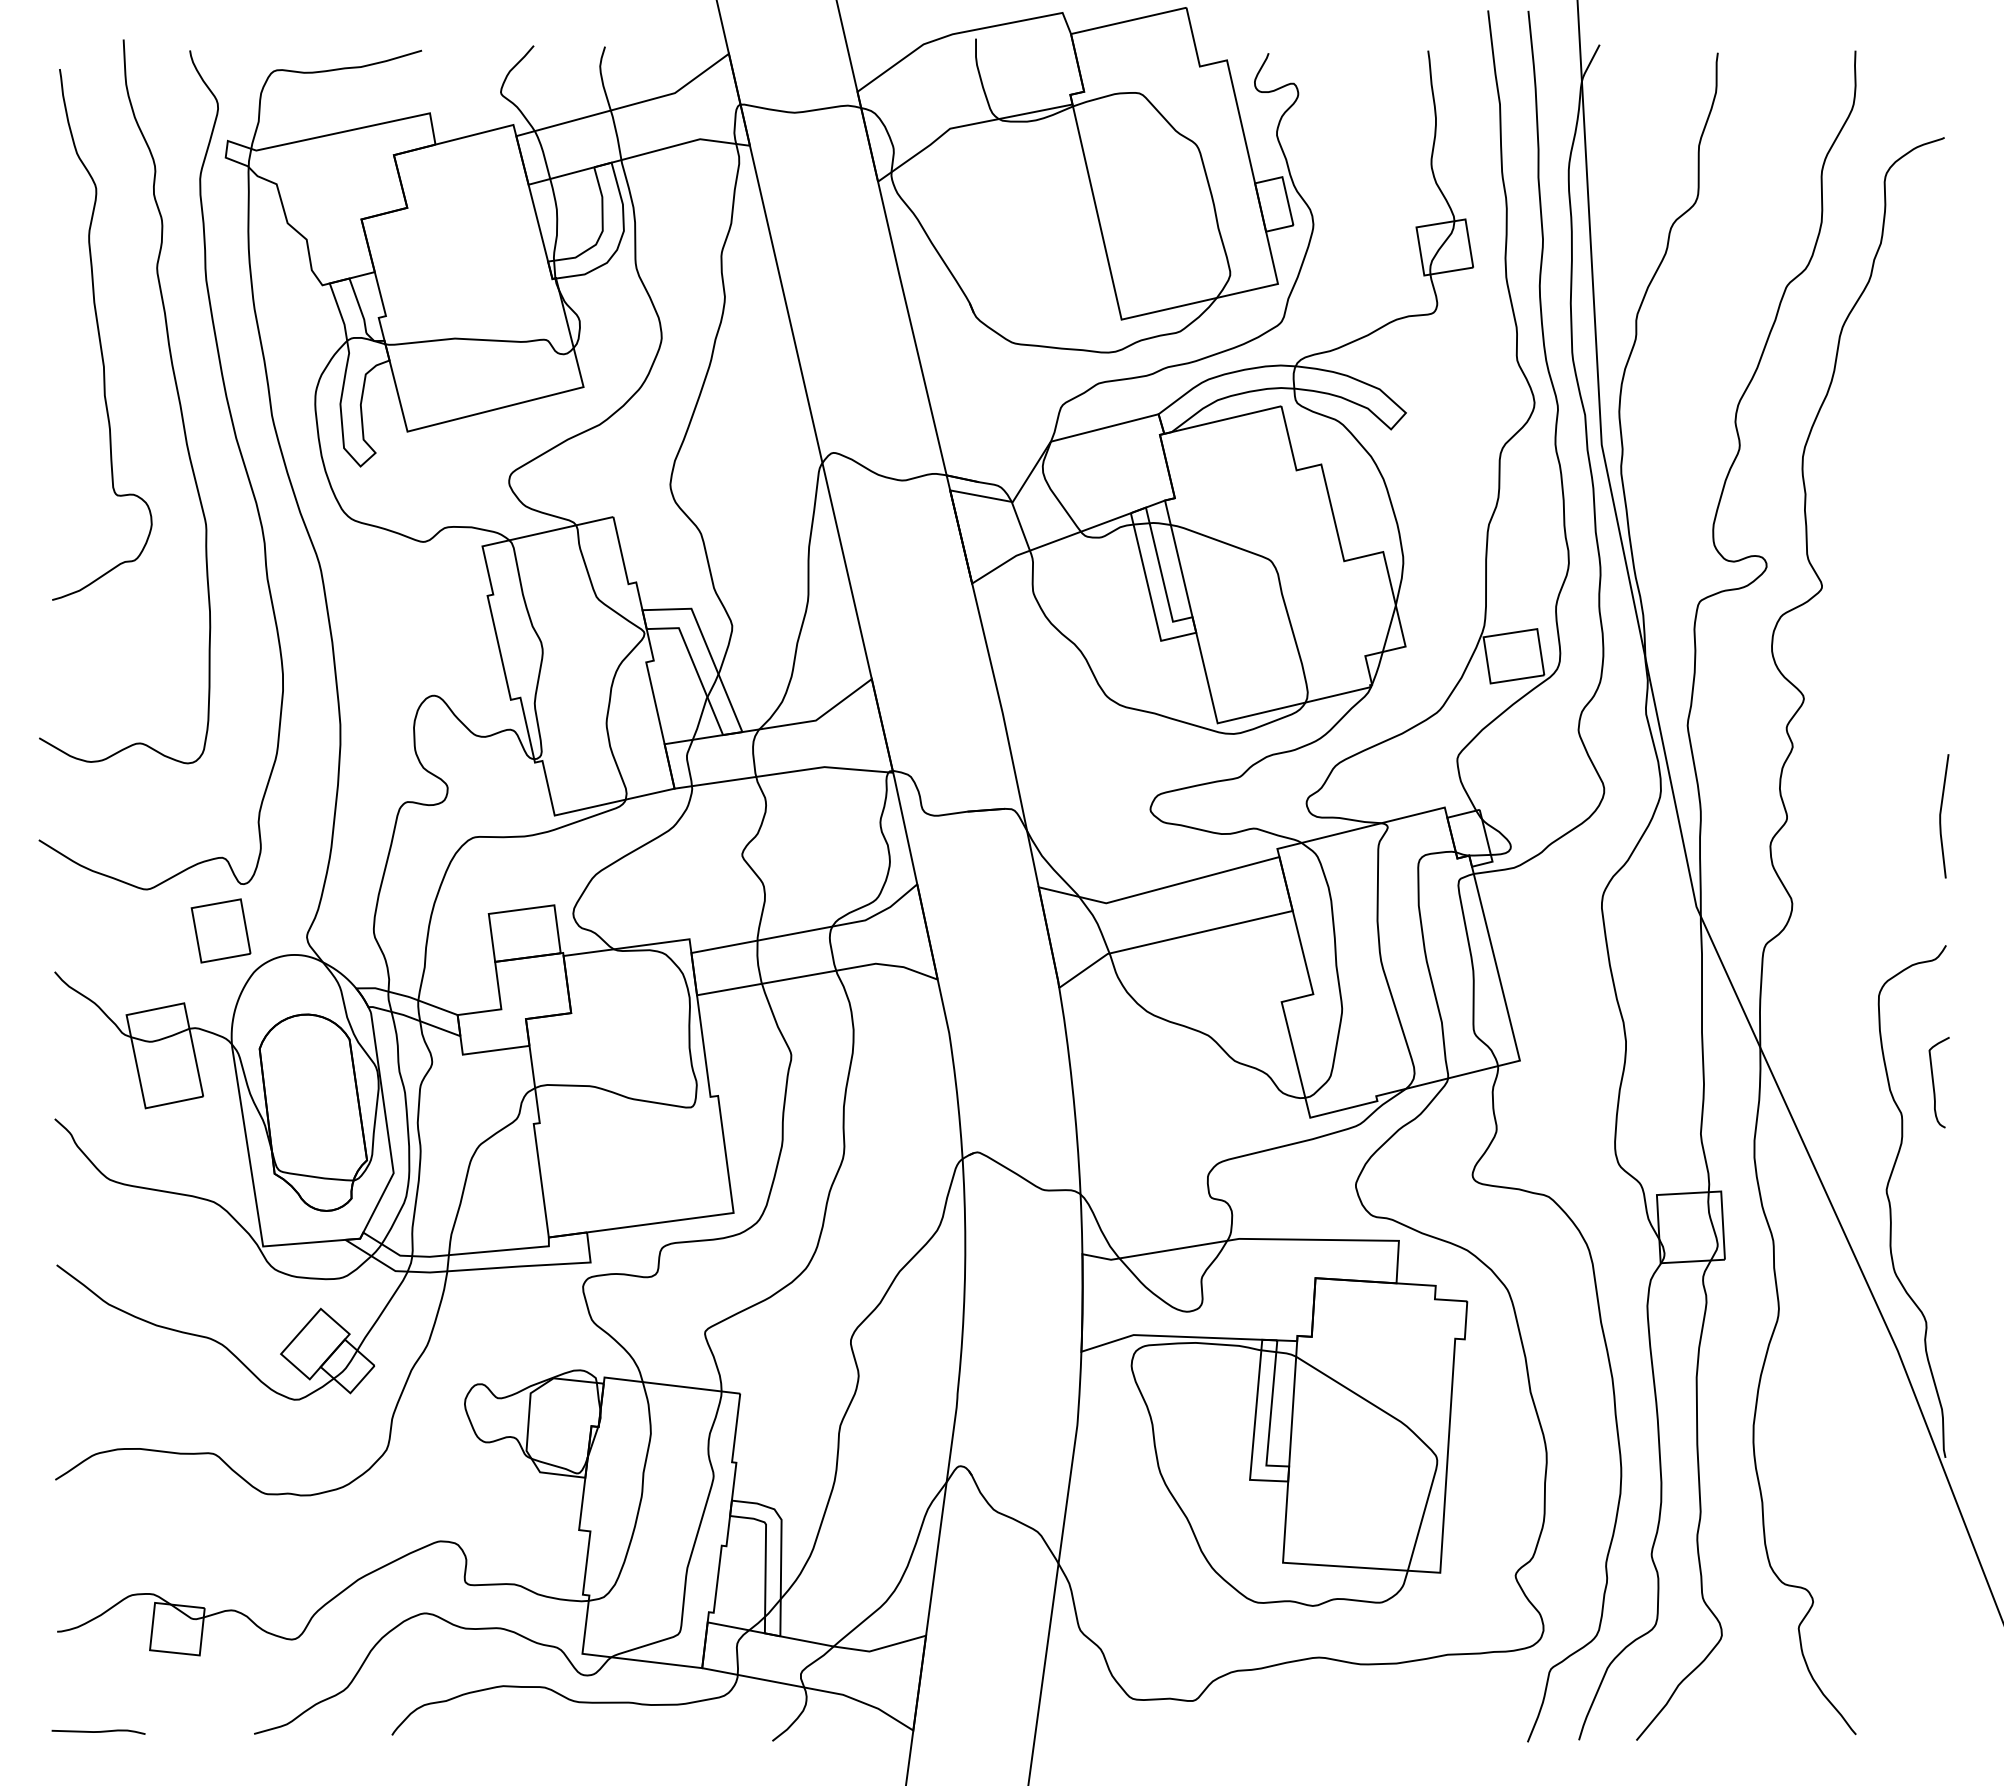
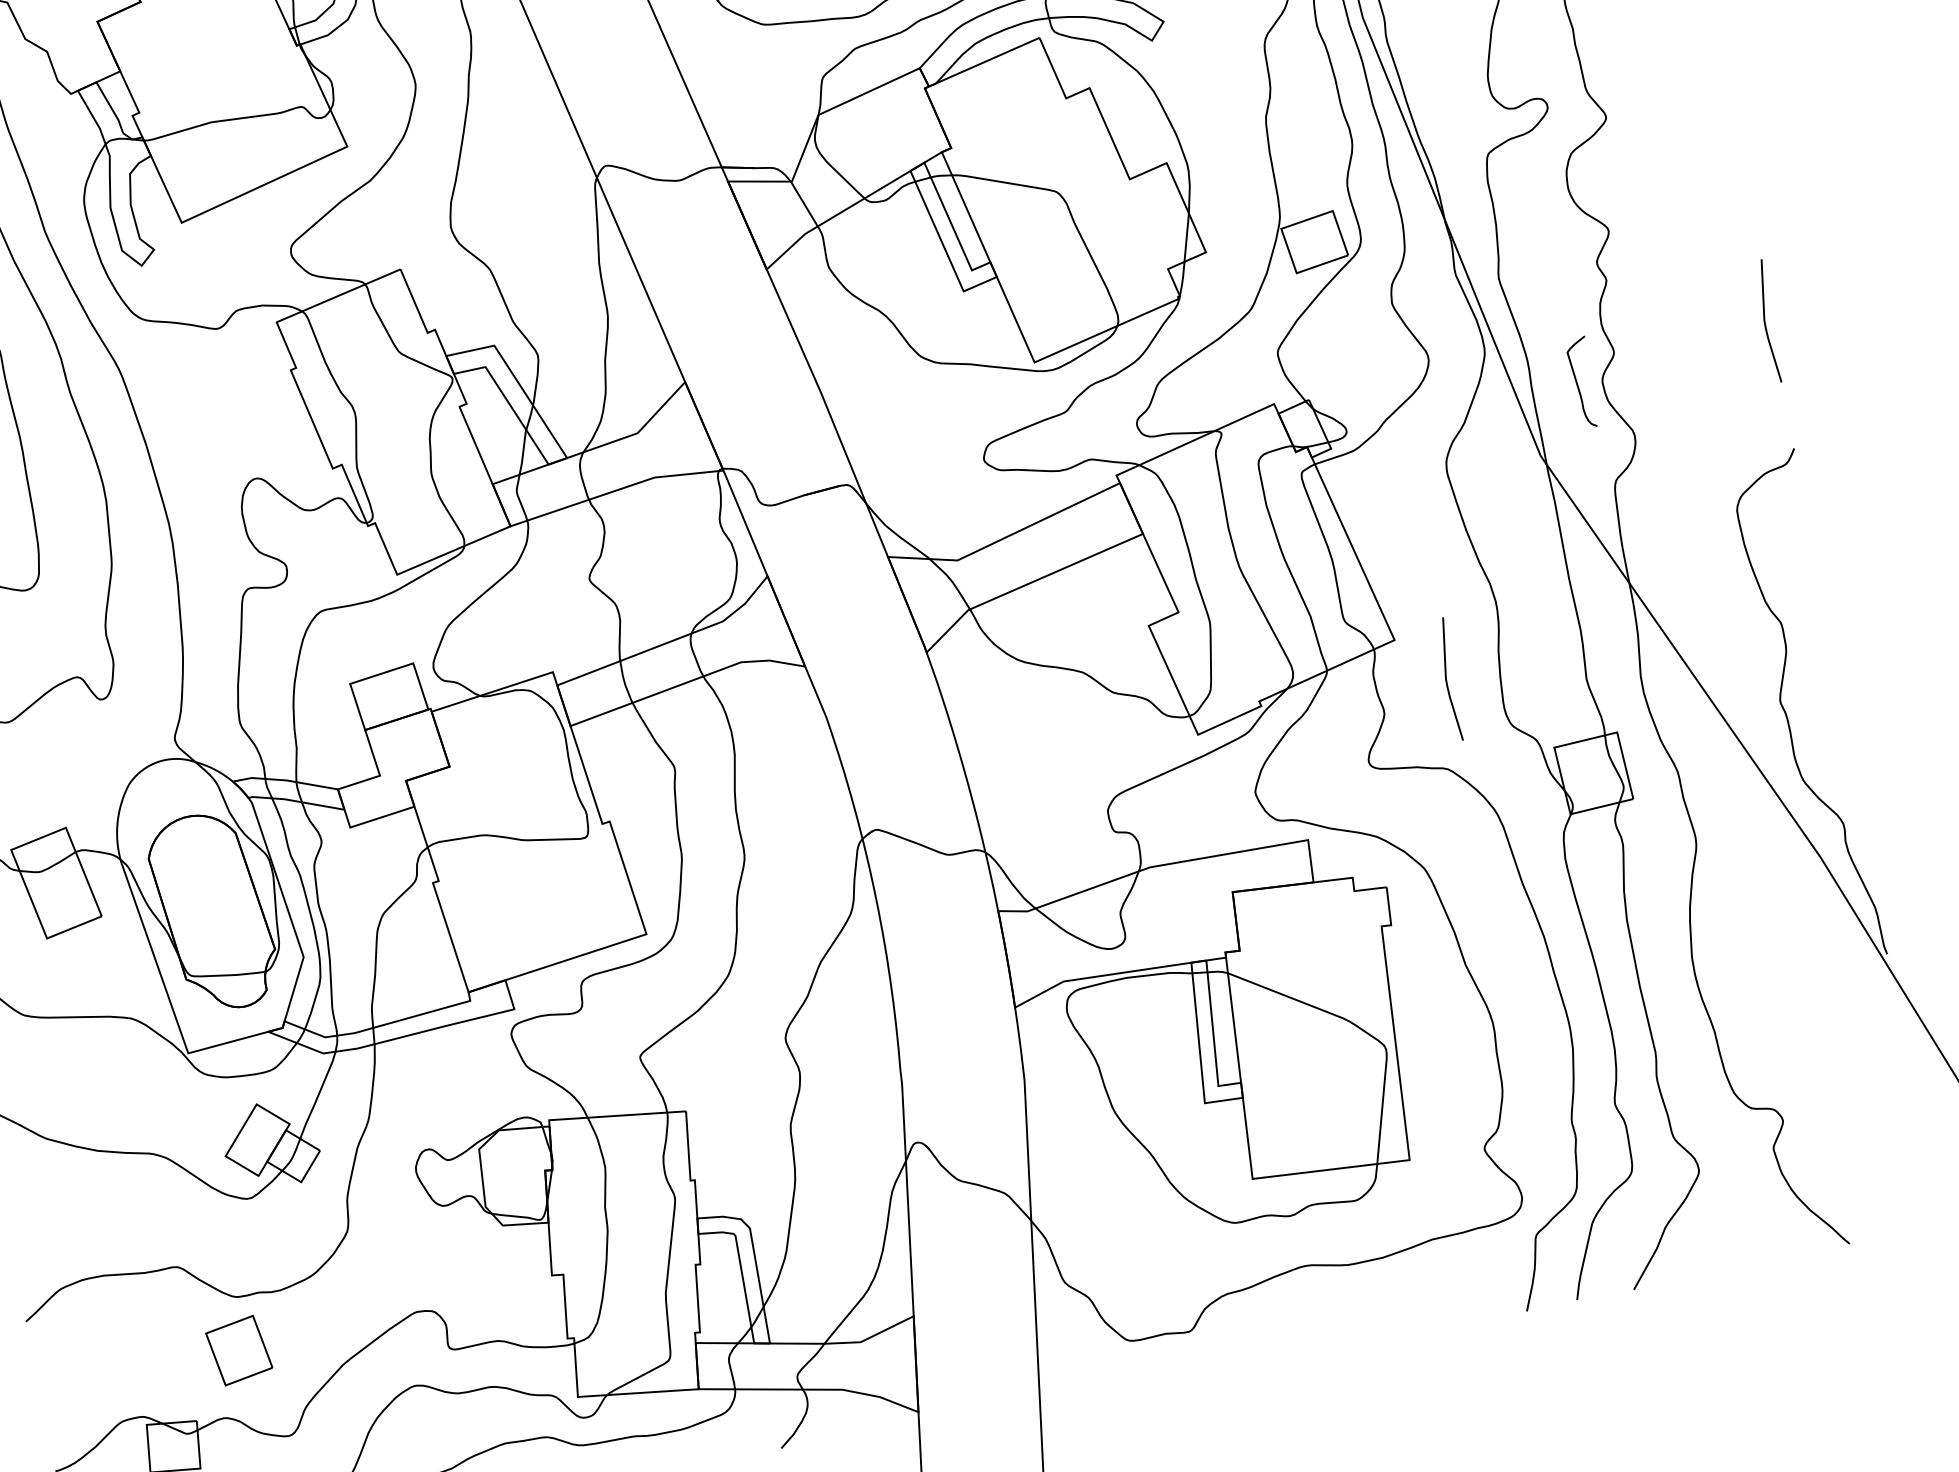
part: (220, 930) -> (238, 1350), moved
curve: (1934, 1083) -> (1578, 384), moved
line: (1564, 1109) -> (1447, 680), added

